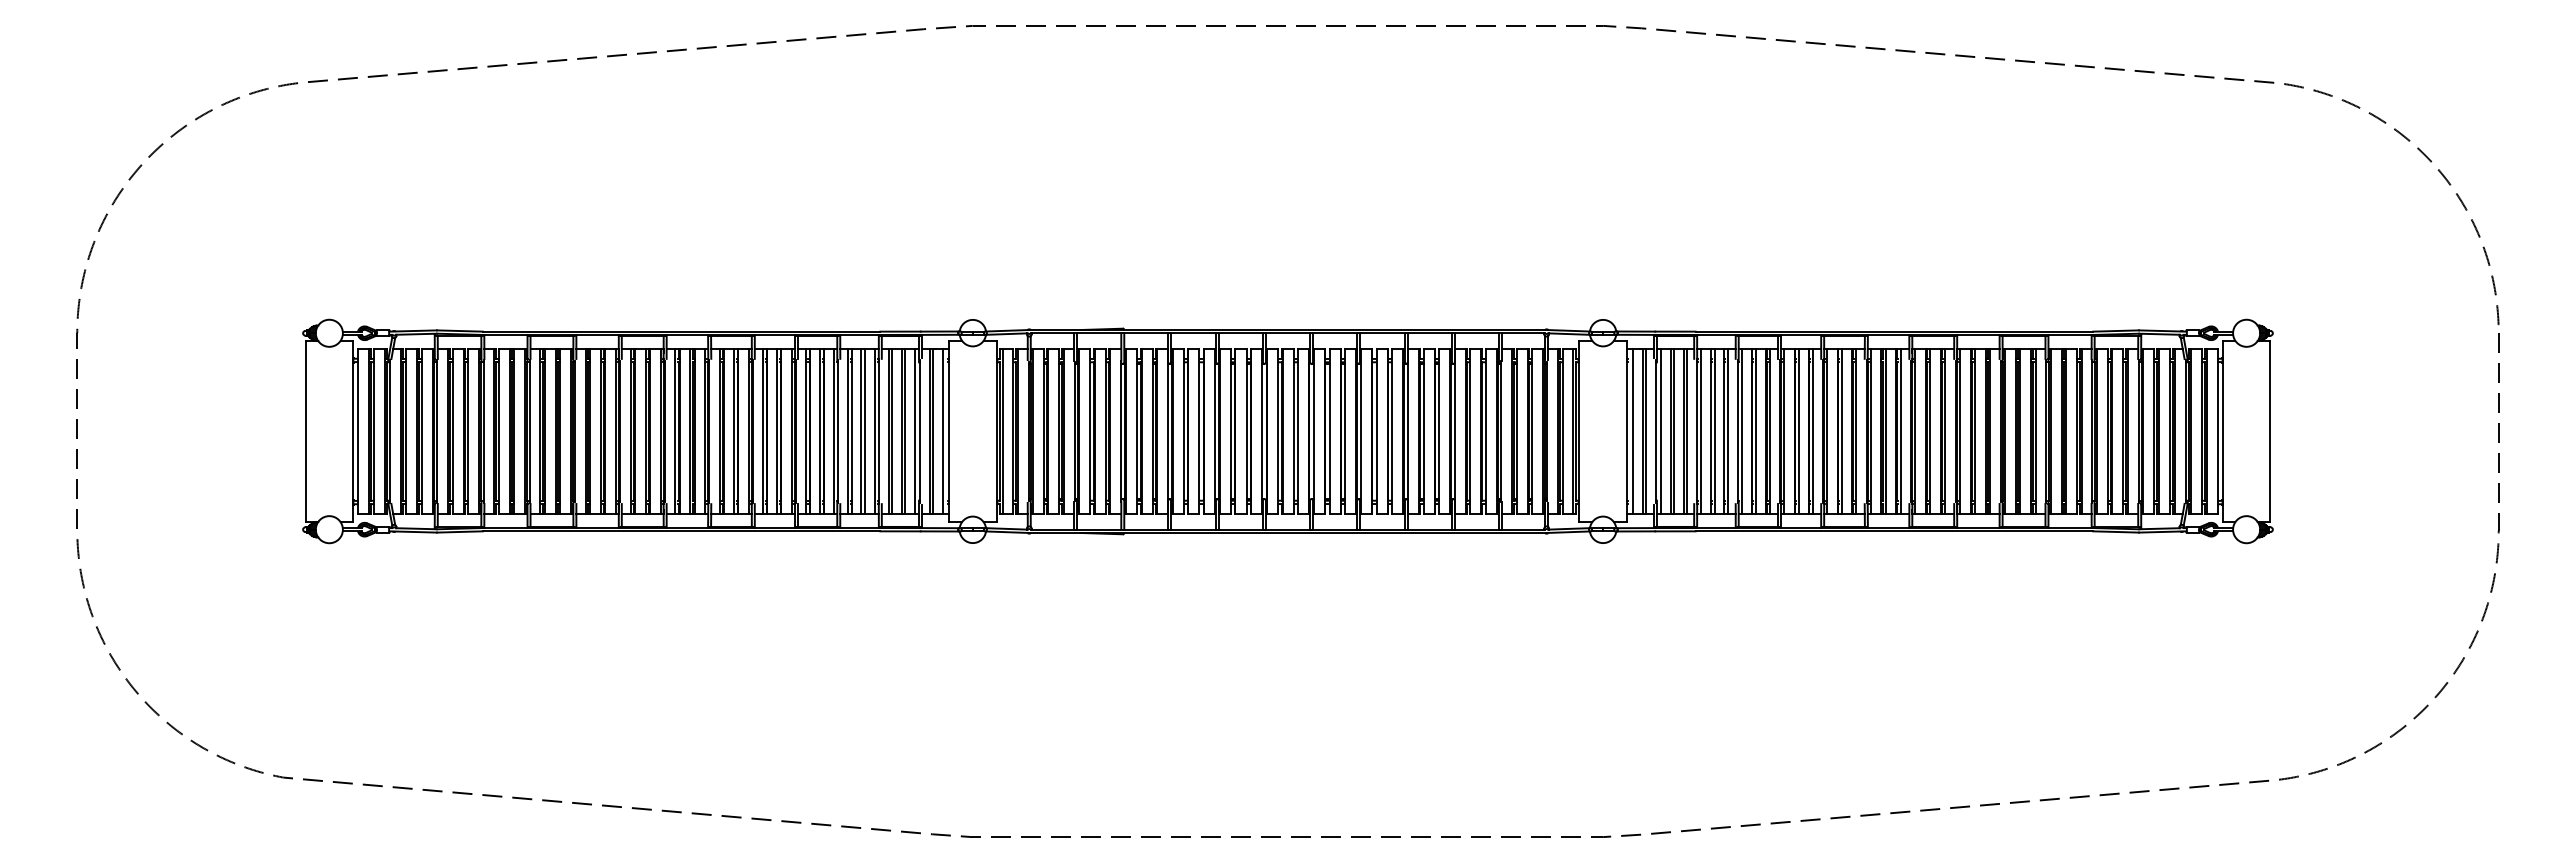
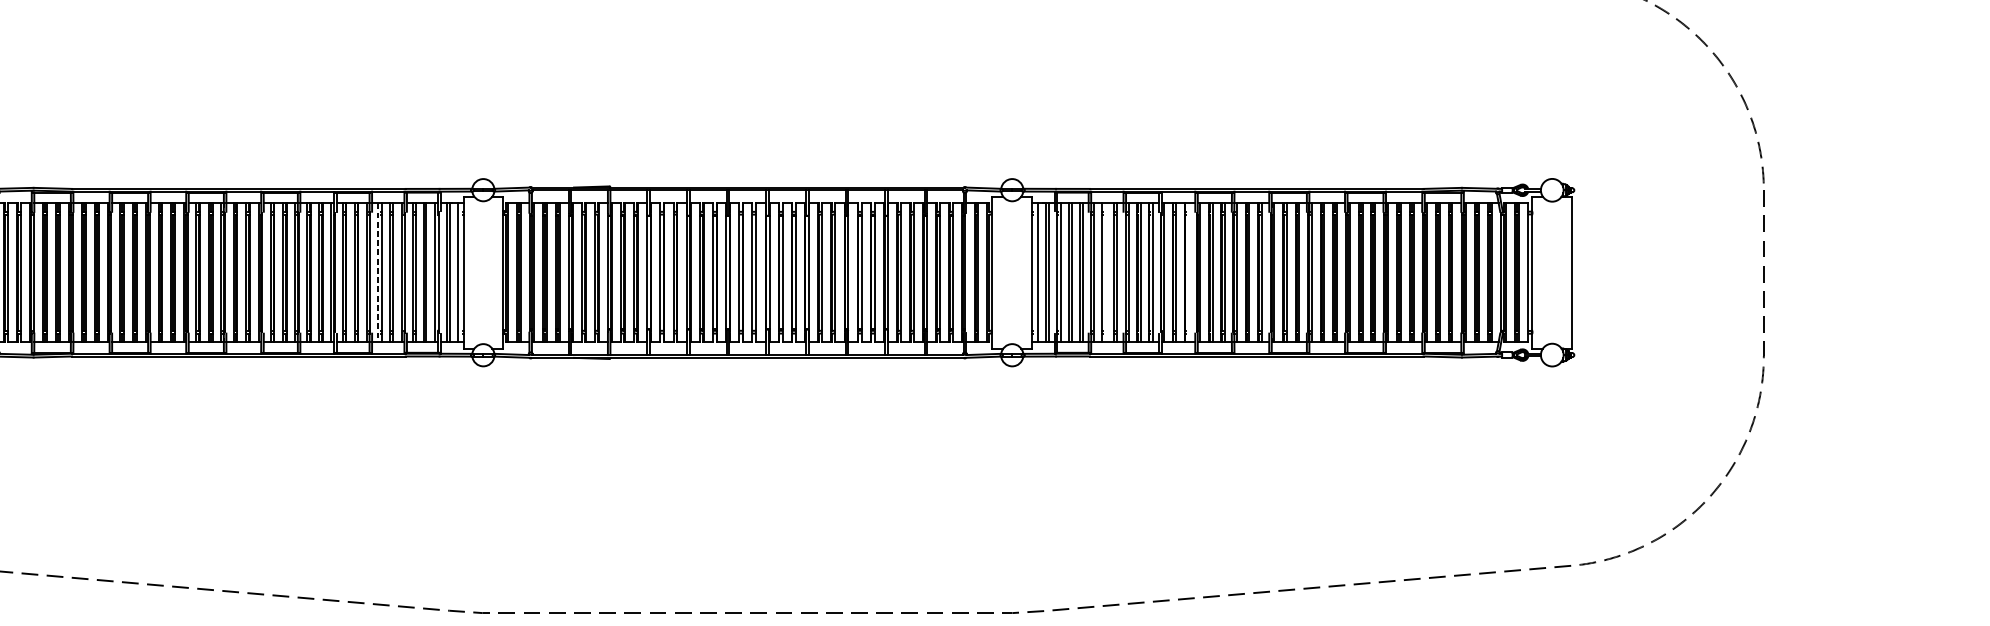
line: (847, 431) -> (378, 272), solid -> dashed
line: (1714, 431) -> (1105, 272), removed
line: (1813, 431) -> (1188, 272), removed

